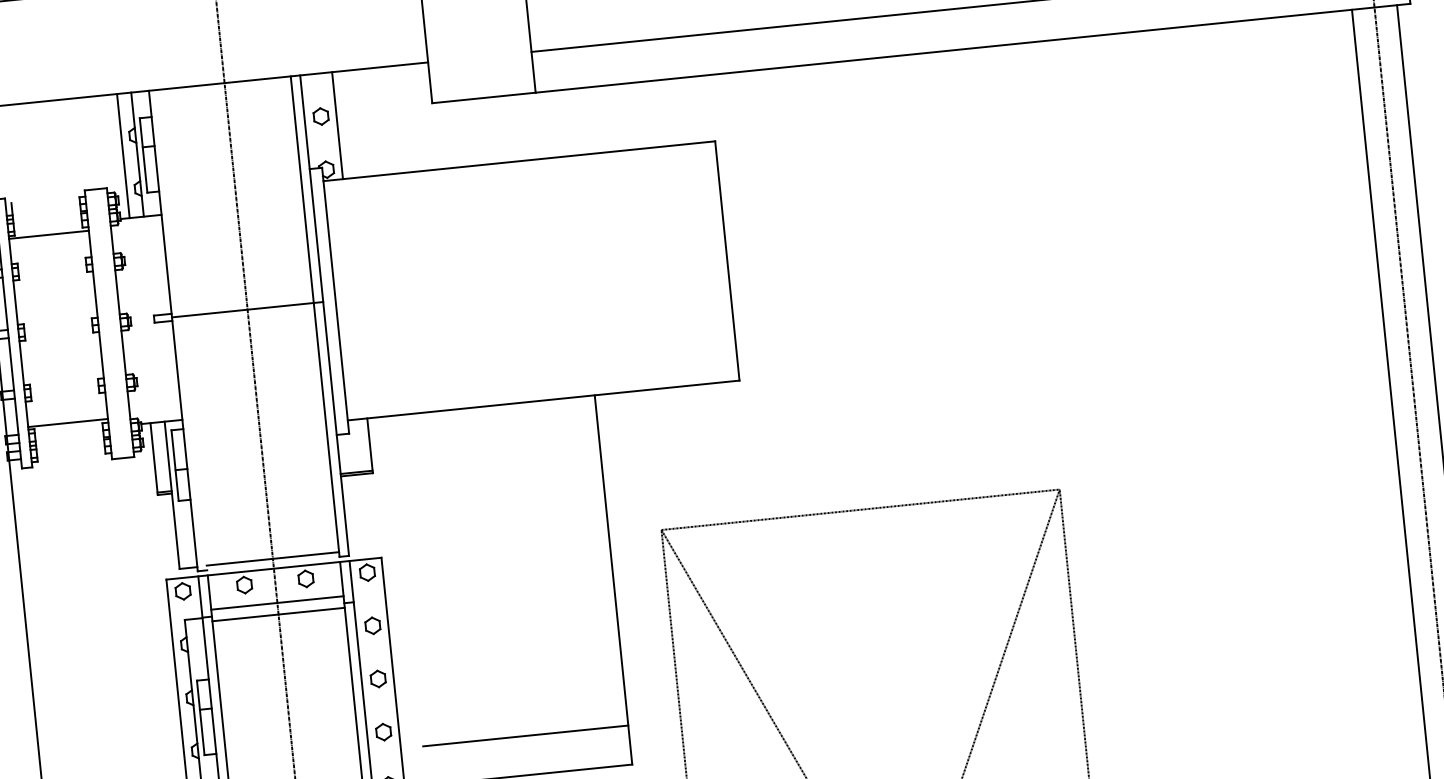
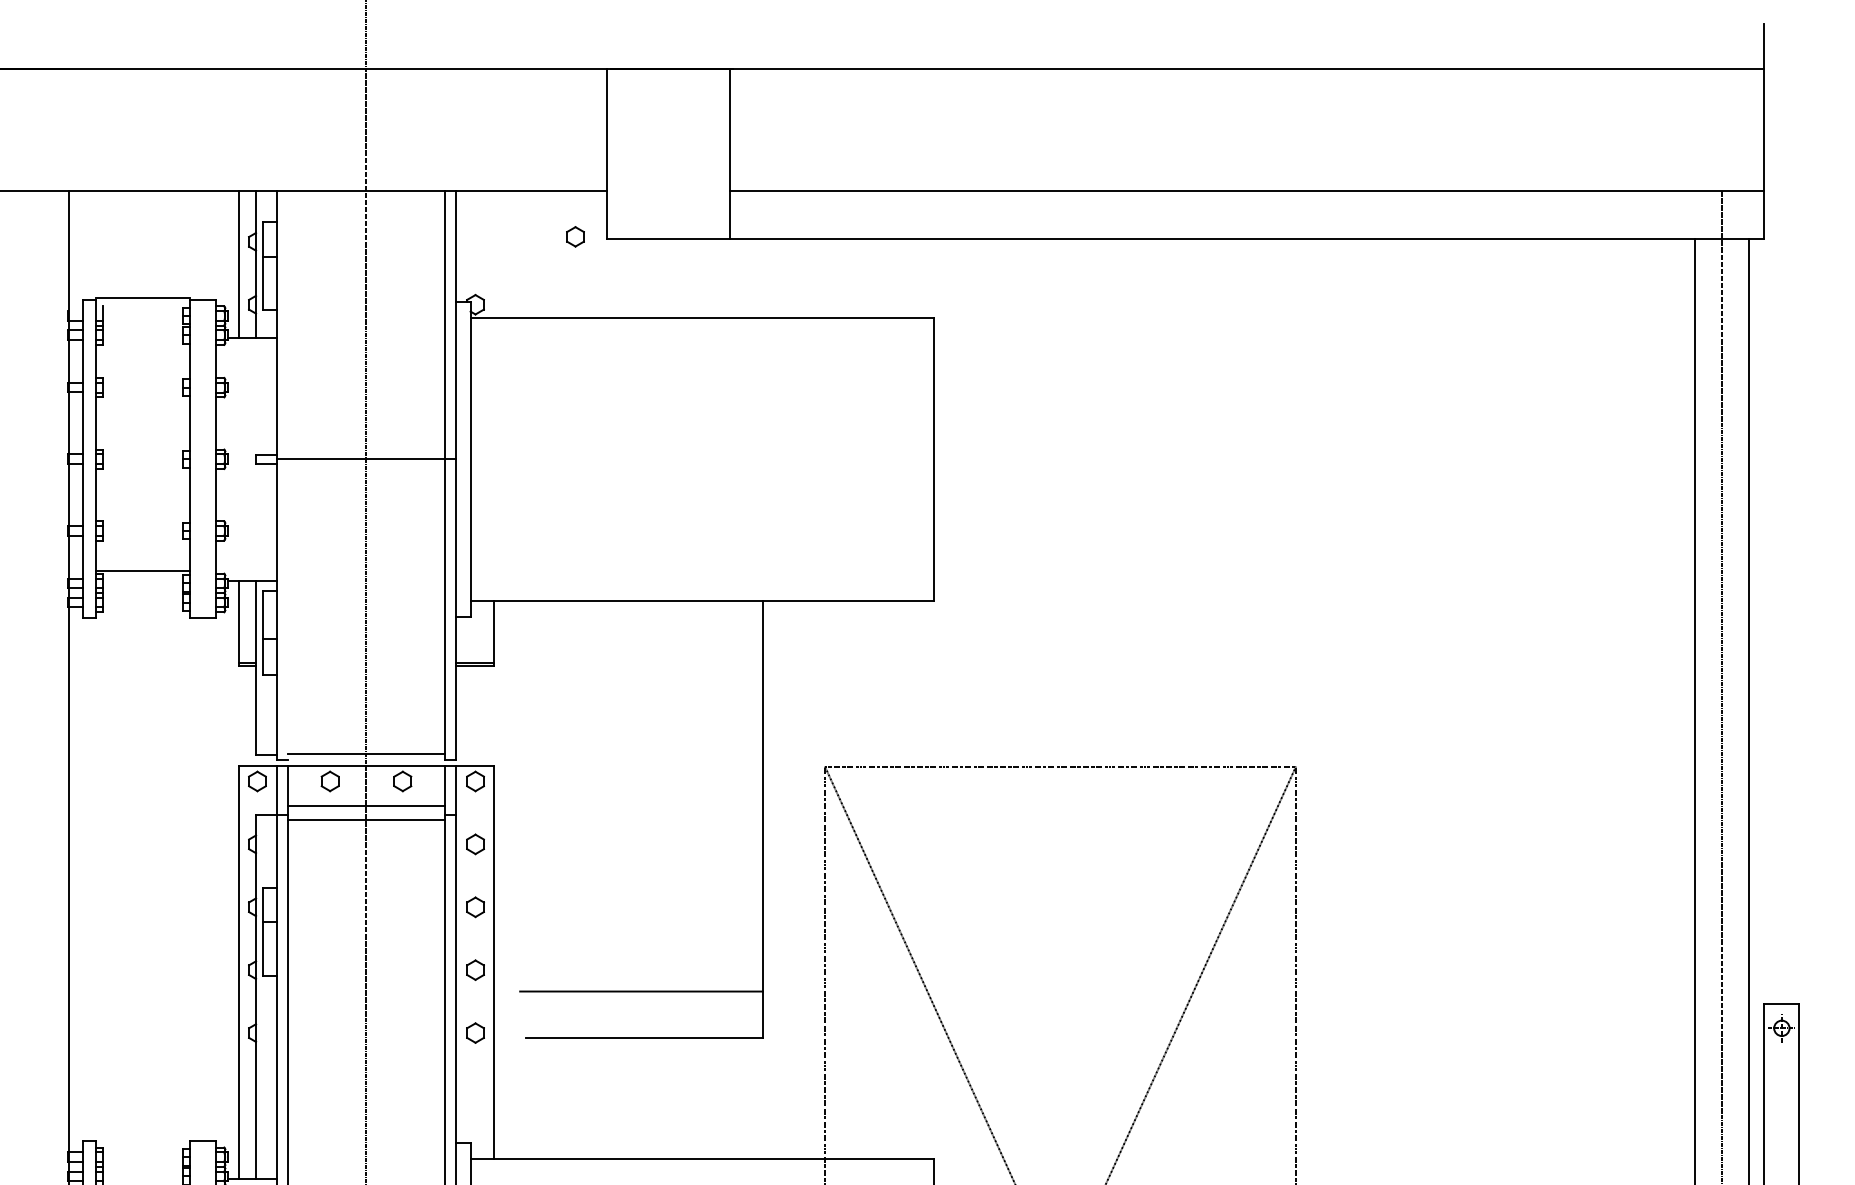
part: (321, 116) -> (575, 236), moved
line: (337, 125) -> (493, 254), removed
line: (48, 235) -> (142, 298), moved

